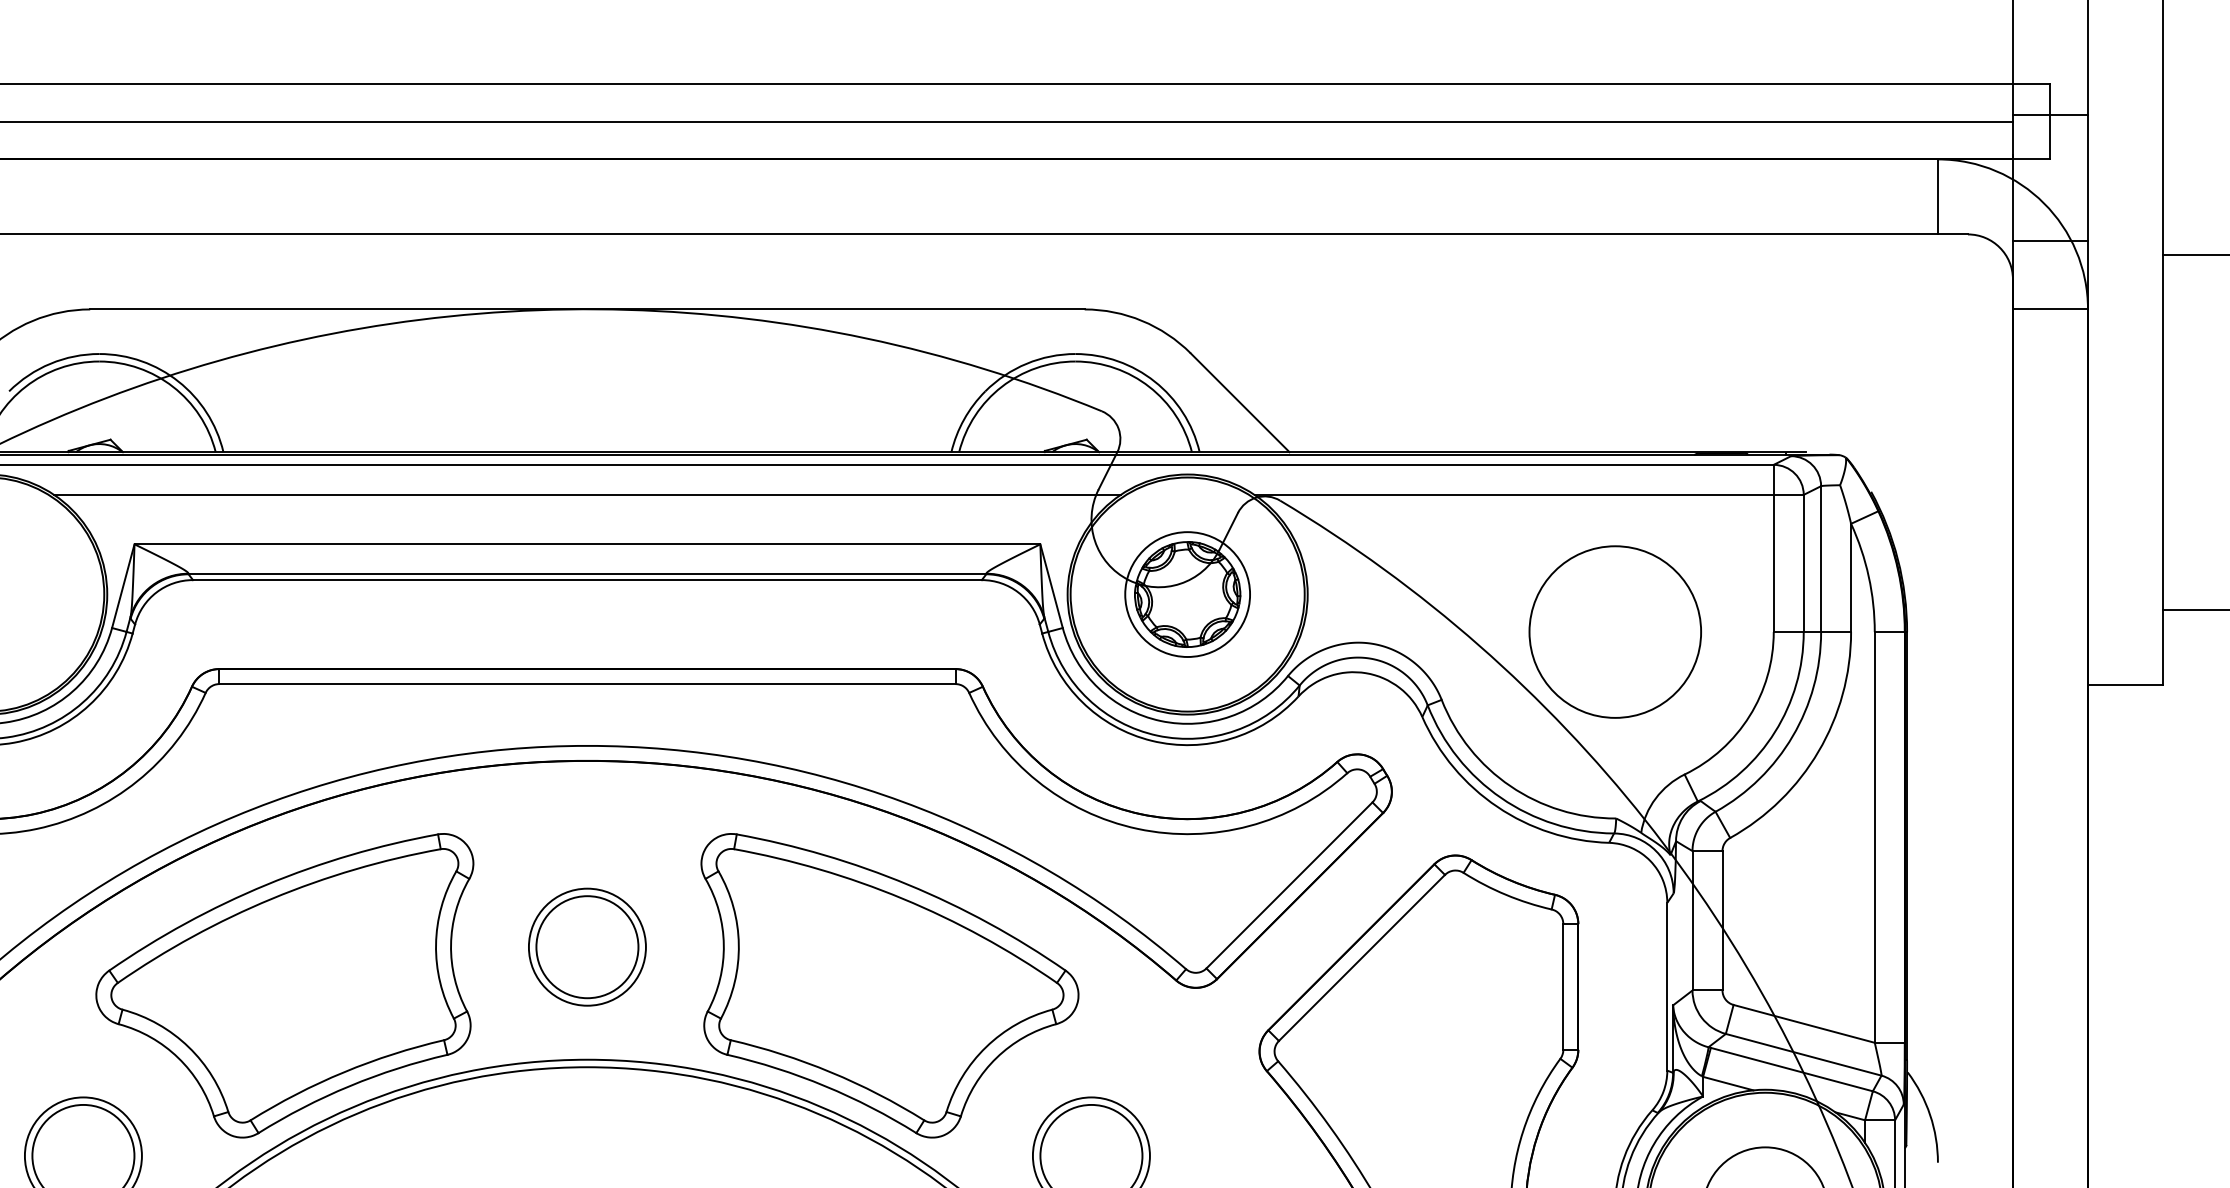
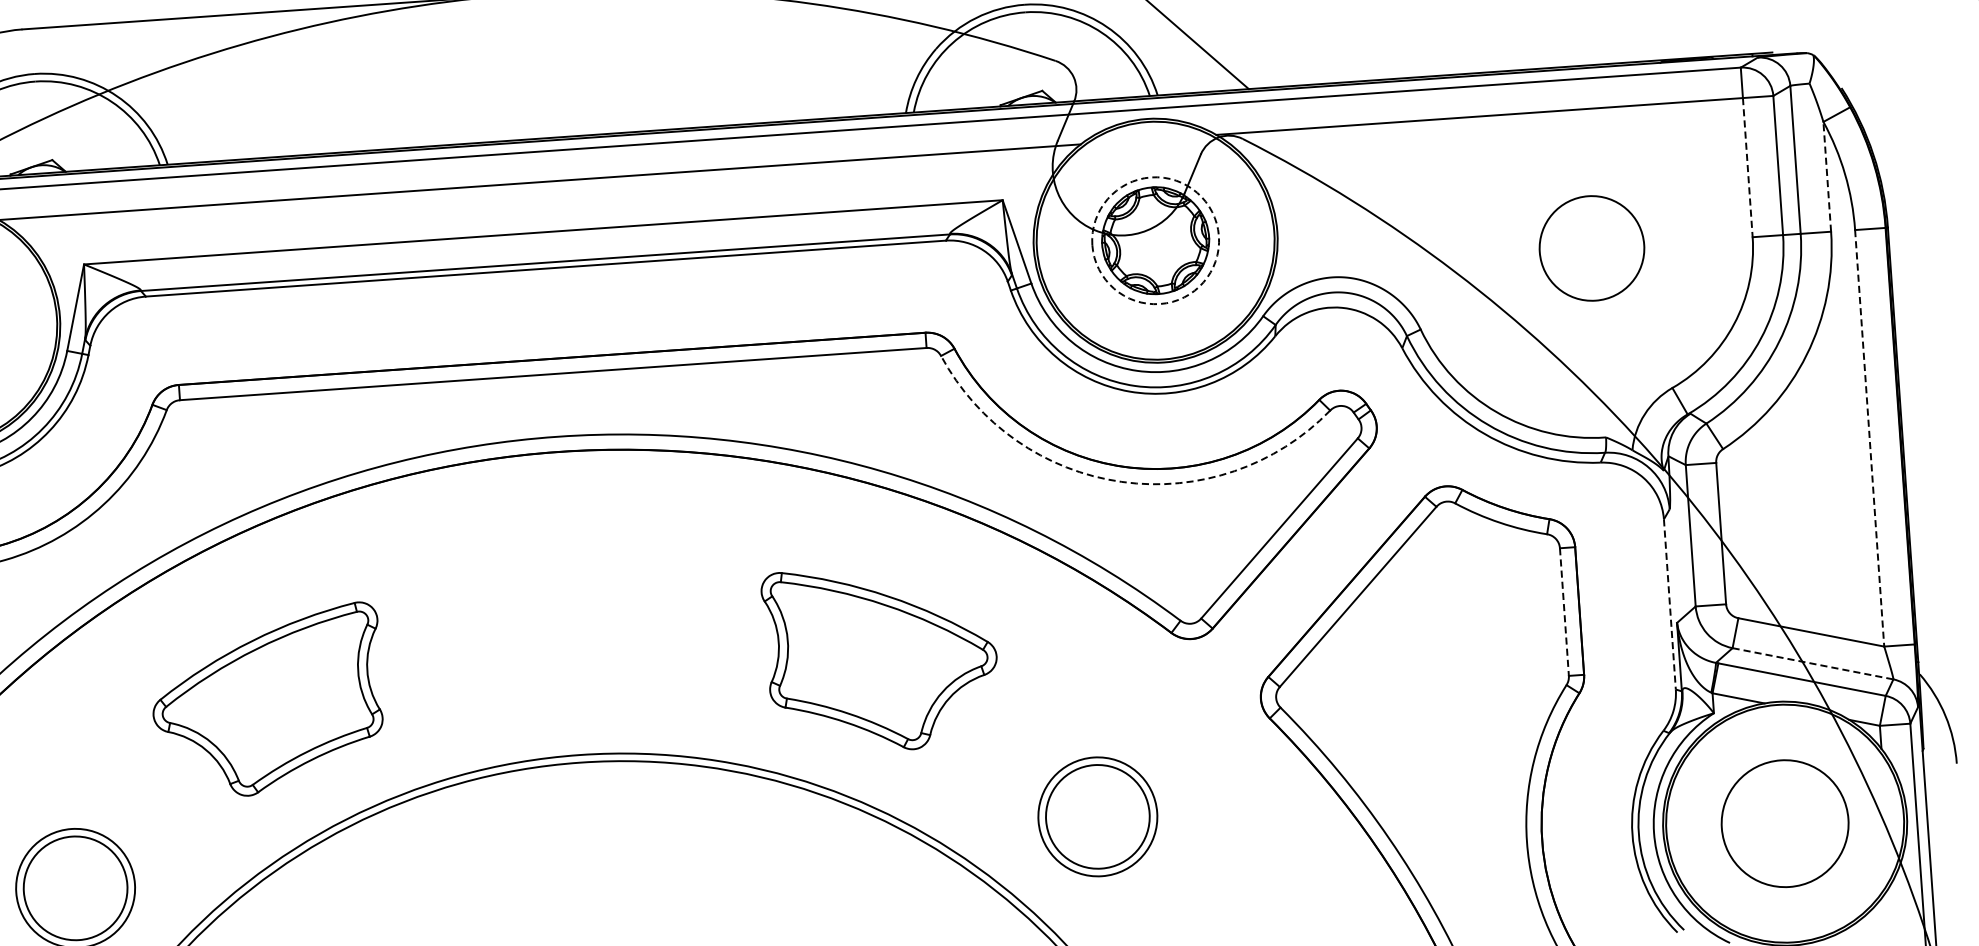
line: (1773, 563) -> (1747, 167), solid -> dashed
line: (1851, 577) -> (1827, 176), solid -> dashed
circle: (1187, 594) -> (1155, 240), solid -> dashed
circle: (1615, 631) -> (1592, 247), size x0.6
arc: (1137, 828) -> (1121, 481), solid -> dashed
line: (1874, 837) -> (1869, 438), solid -> dashed
part: (587, 946) -> (571, 640), removed
part: (284, 985) -> (267, 701), size x0.6
part: (889, 985) -> (880, 658), size x0.6
line: (1667, 986) -> (1670, 604), solid -> dashed
line: (1563, 987) -> (1564, 612), solid -> dashed
line: (1803, 1054) -> (1812, 663), solid -> dashed

